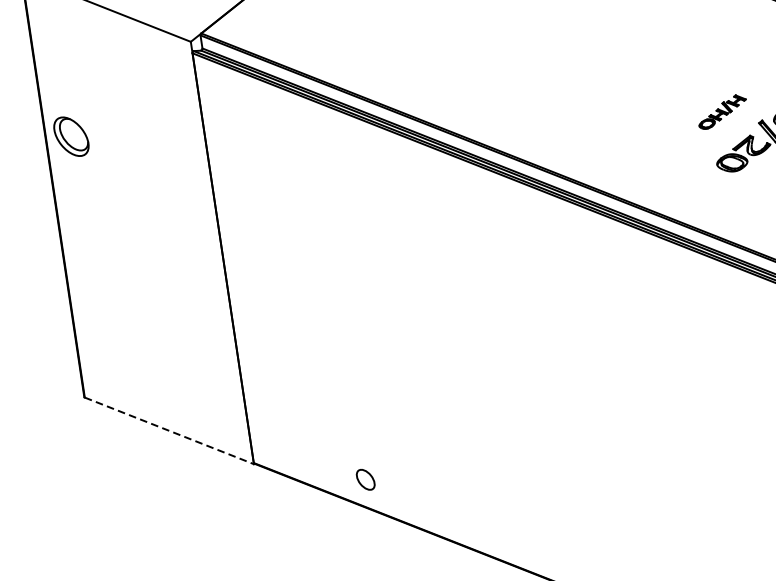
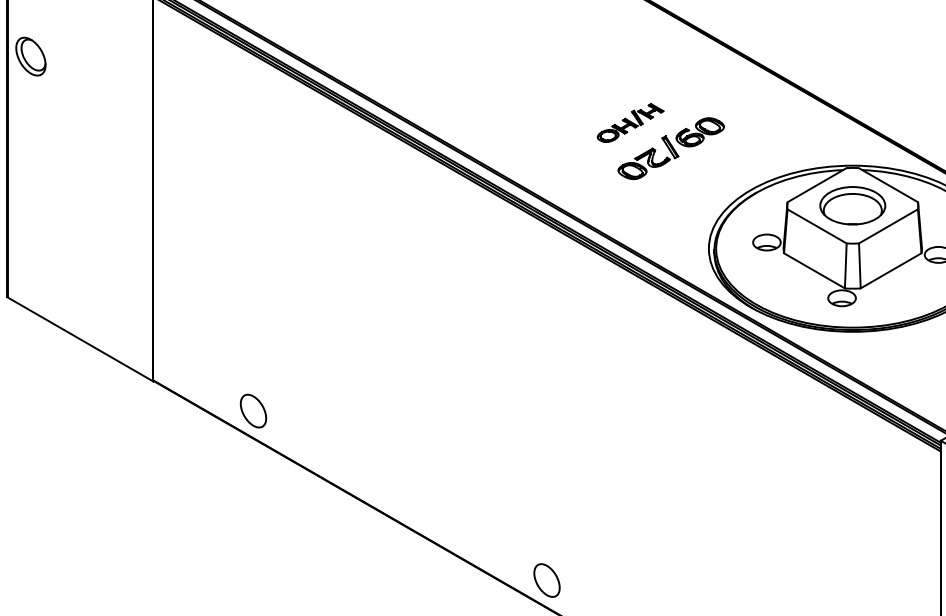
part: (722, 111) -> (630, 122), size x1.43
line: (169, 430) -> (80, 339), dashed -> solid
part: (365, 479) -> (253, 410), size x1.67

